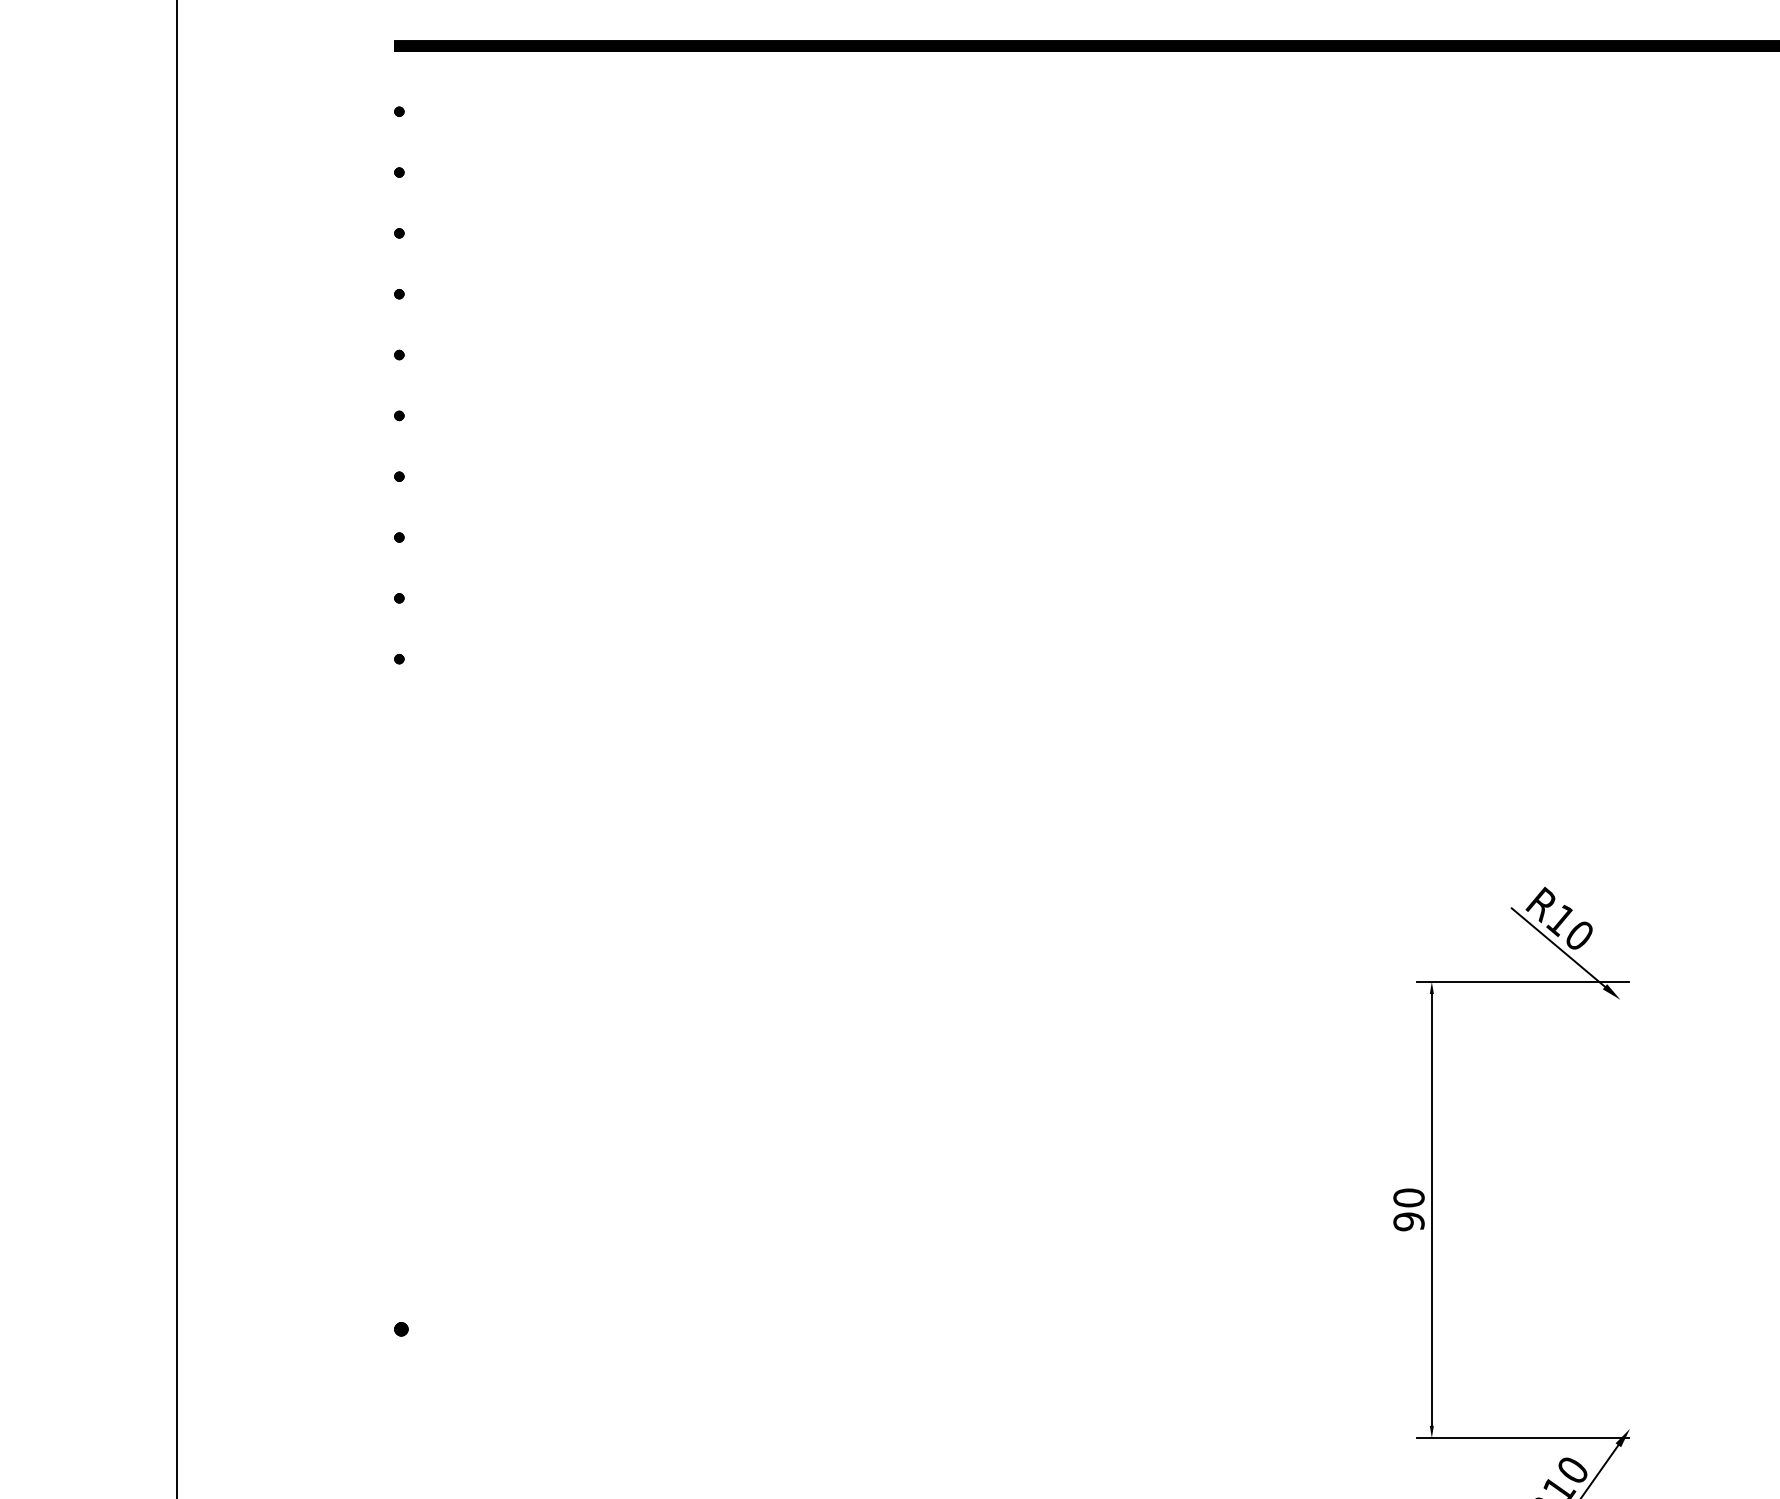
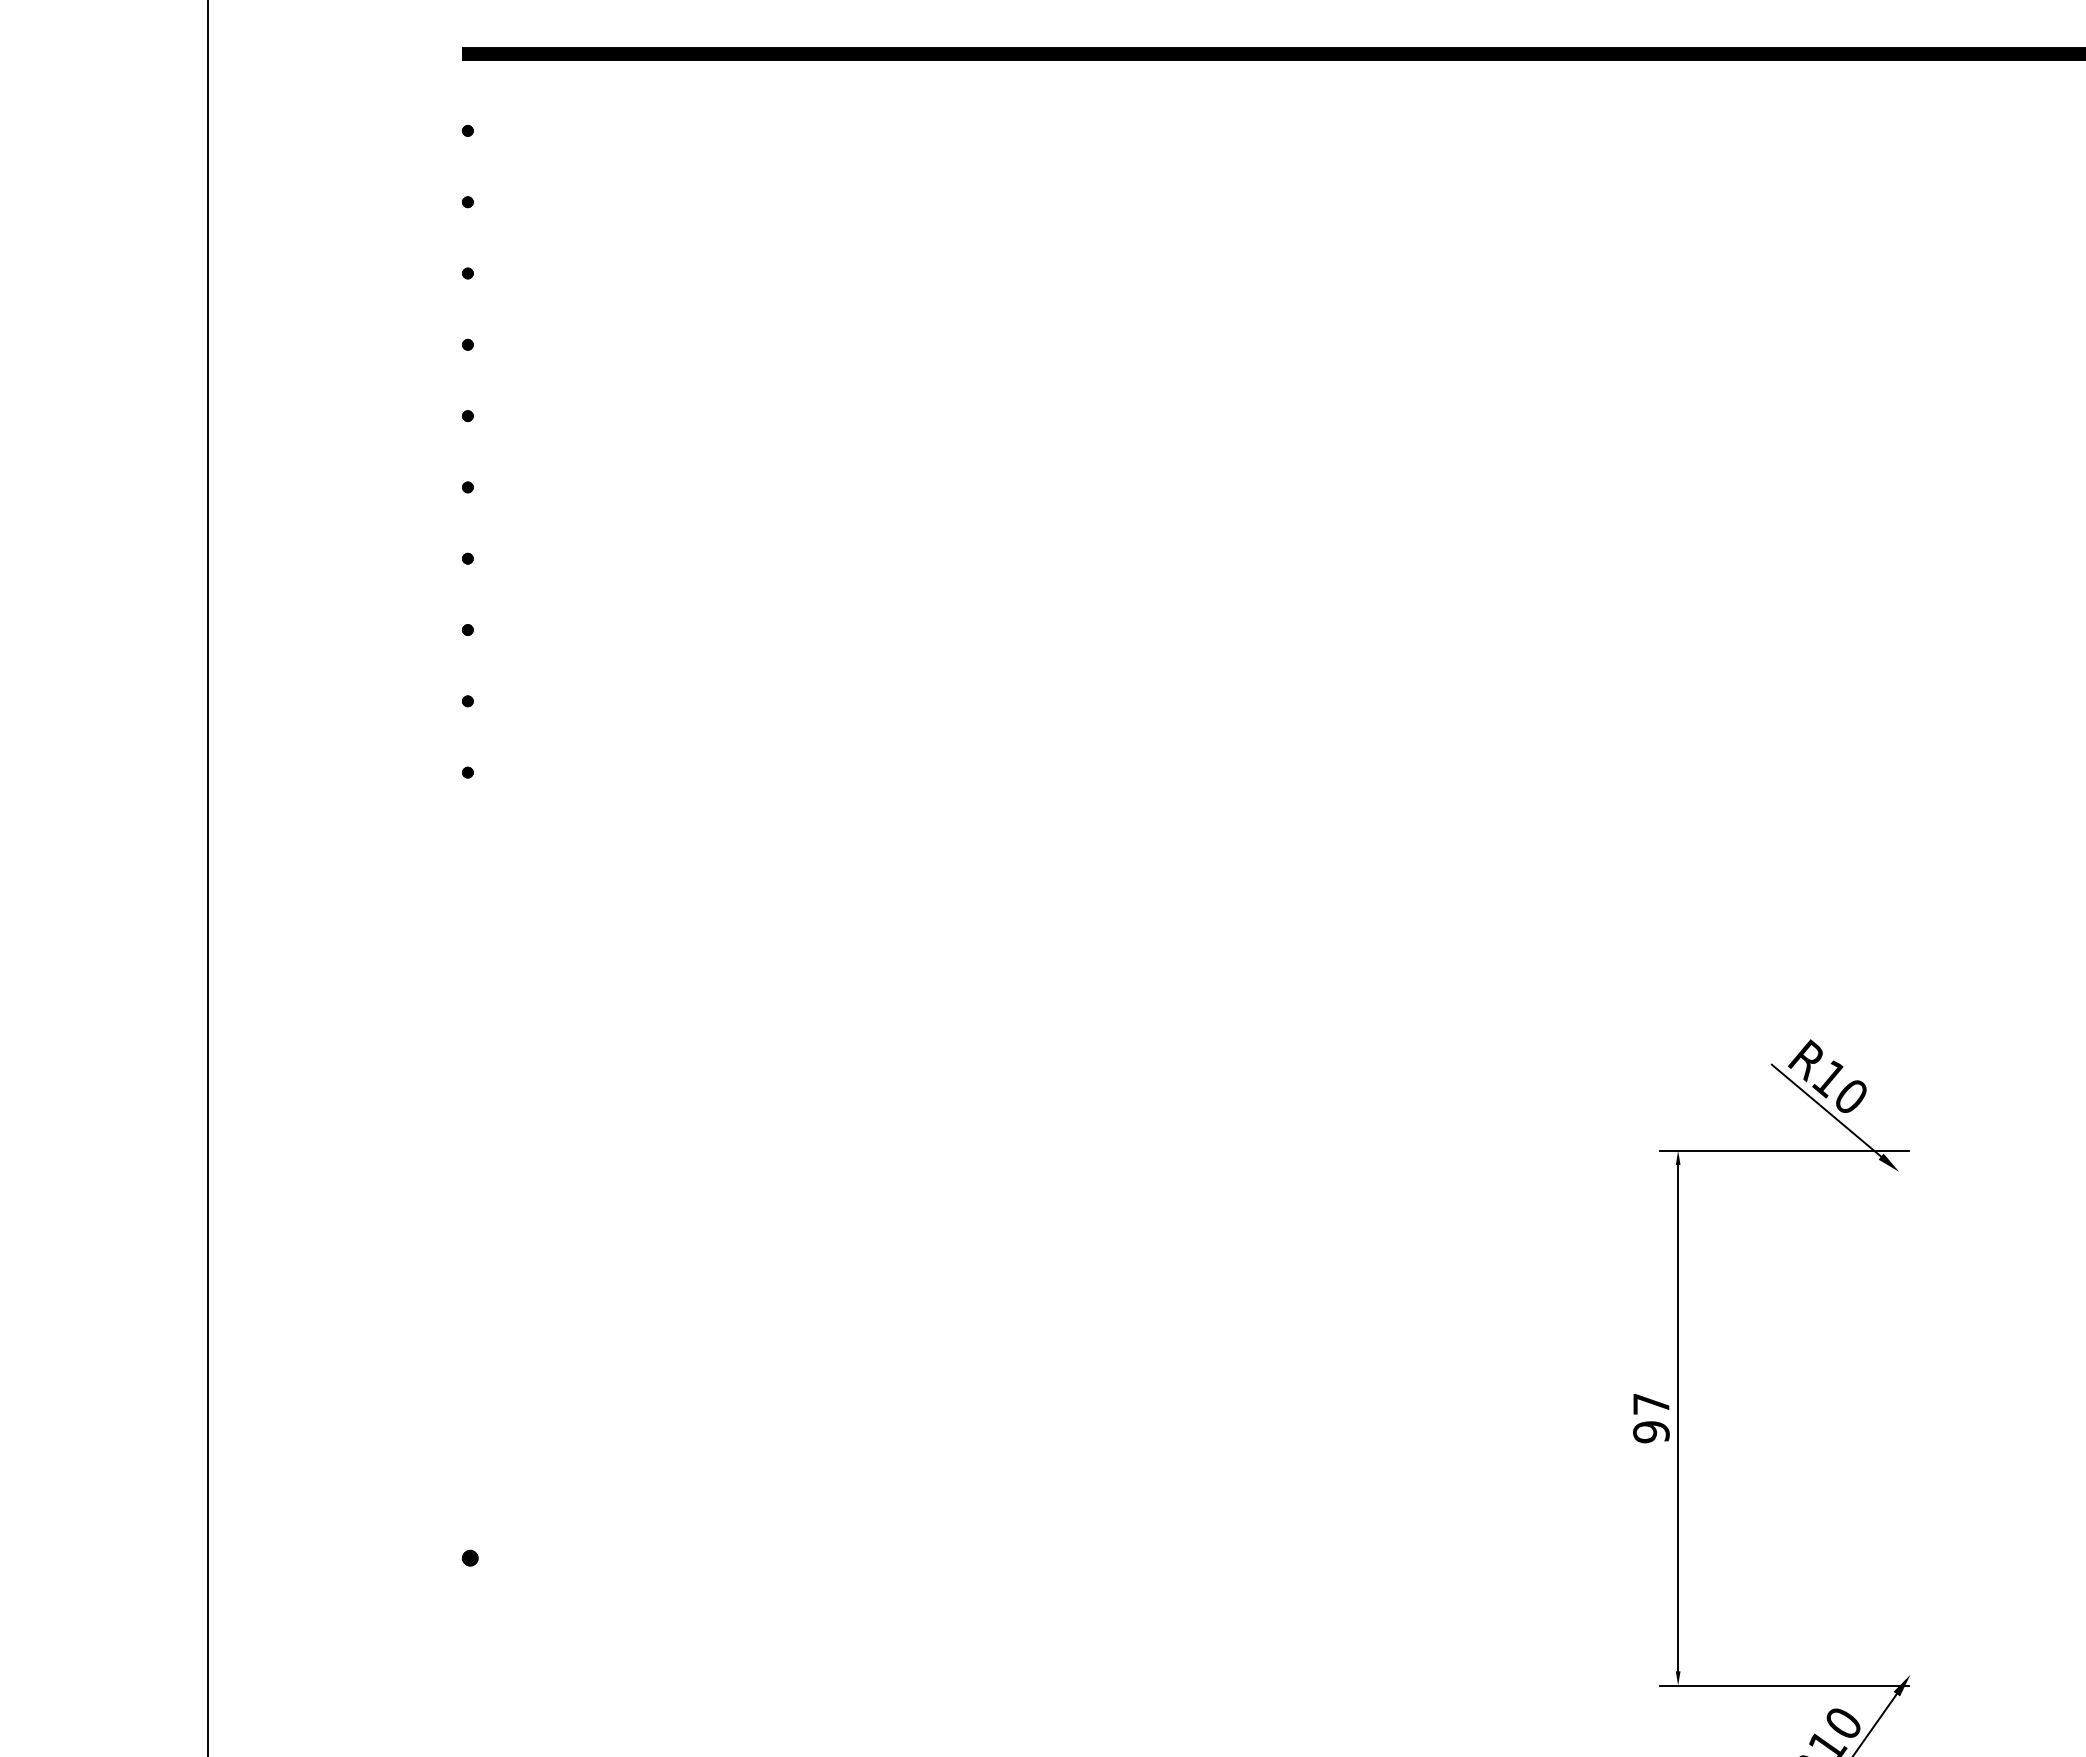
text: (1409, 1198) -> (1651, 1404), 90 -> 97

